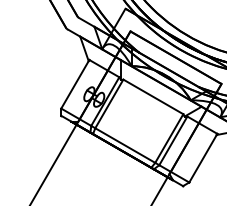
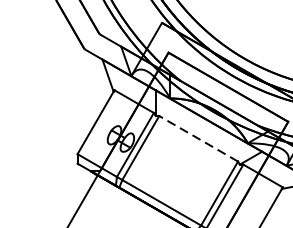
line: (153, 96) -> (198, 138), solid -> dashed

